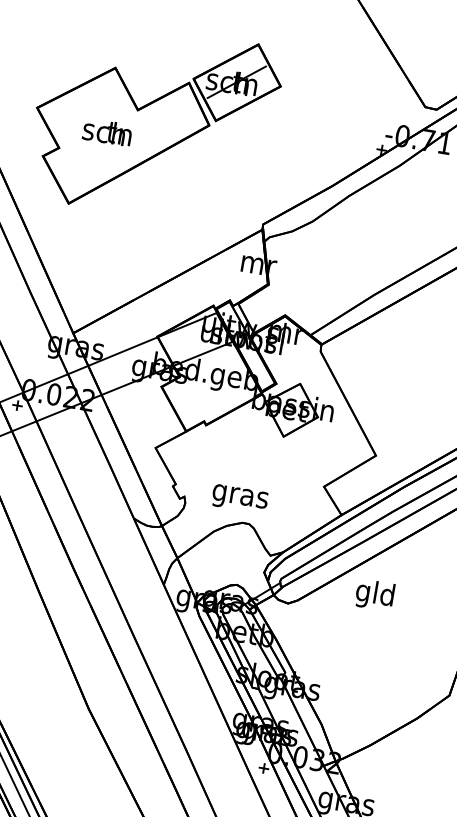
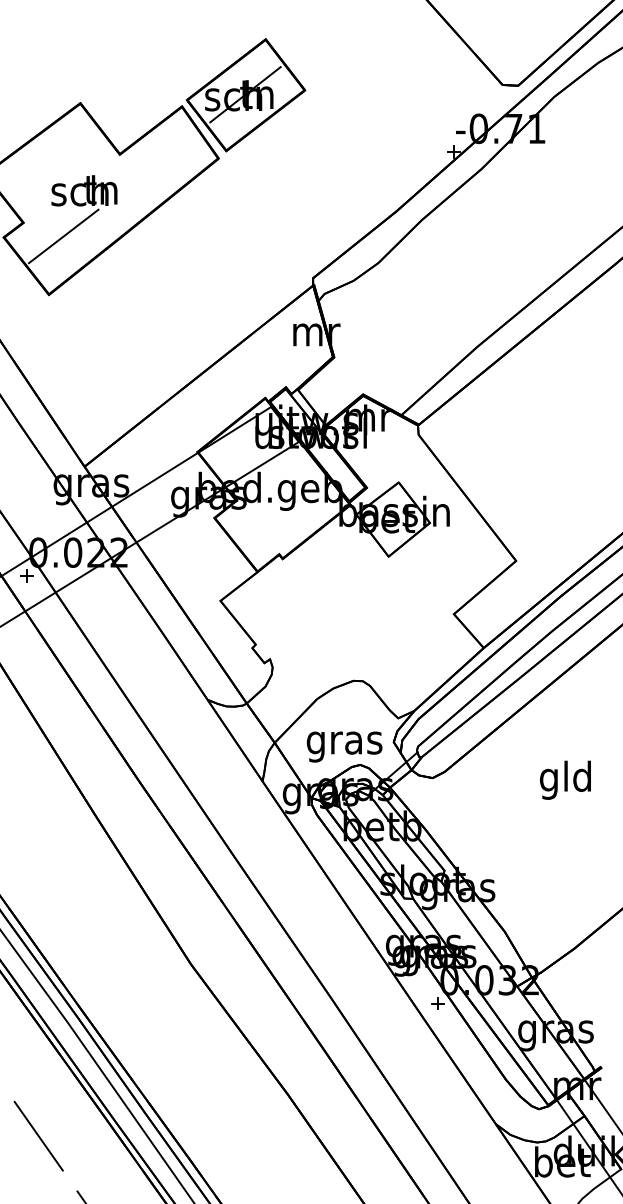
line: (86, 162) -> (63, 236), added
text: (239, 498) -> (344, 746), moved
text: (374, 594) -> (565, 779), moved

